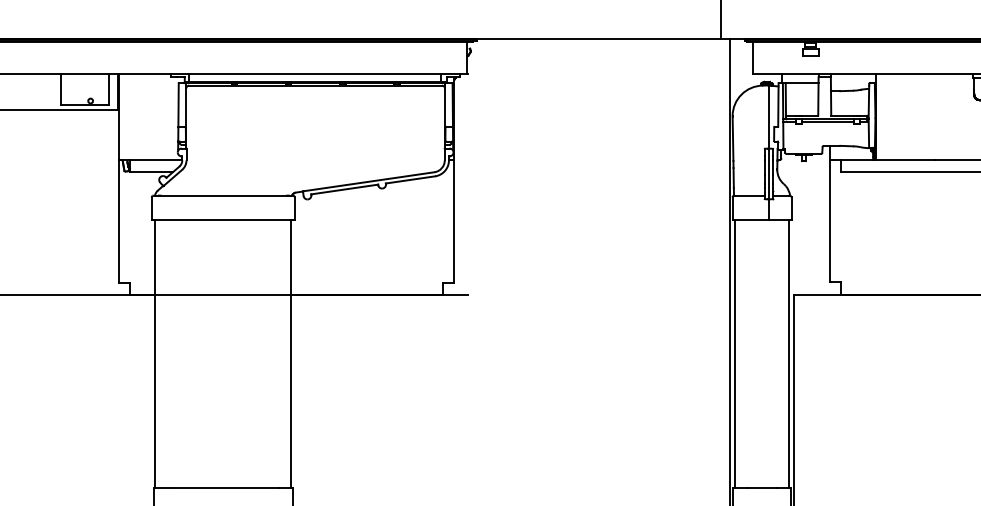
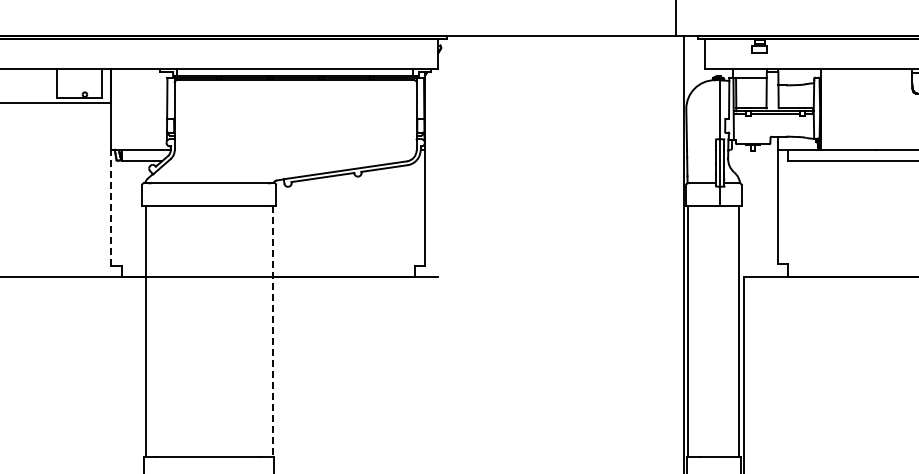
line: (119, 221) -> (111, 207), solid -> dashed
line: (290, 353) -> (272, 331), solid -> dashed

